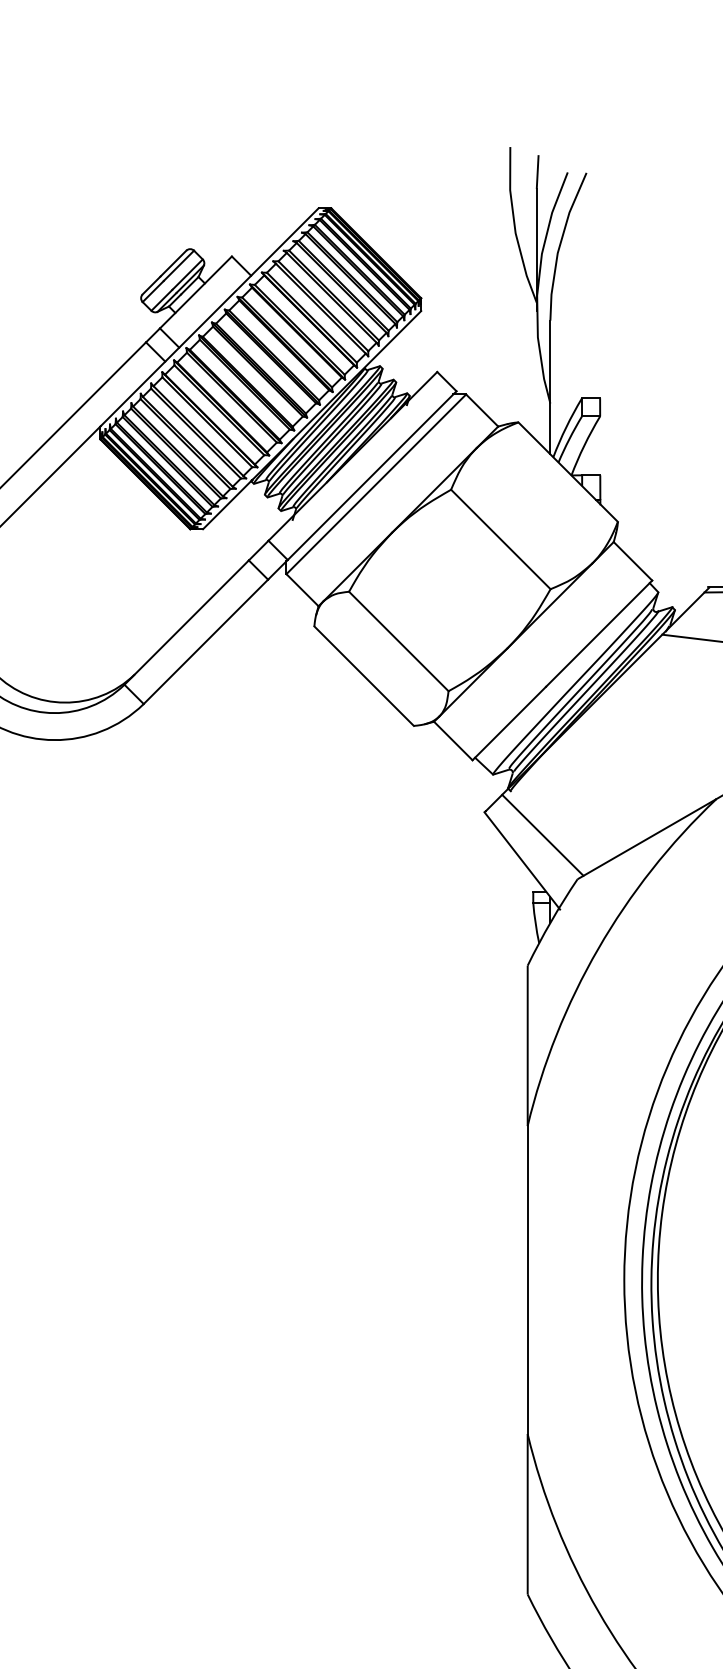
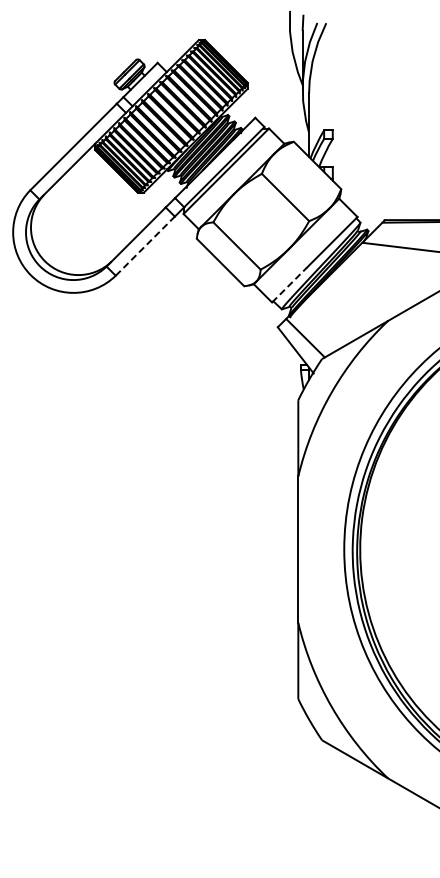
line: (206, 642) -> (145, 246), solid -> dashed
line: (509, 724) -> (289, 285), solid -> dashed

